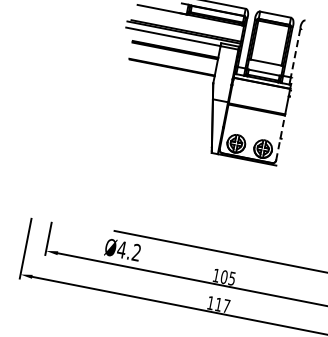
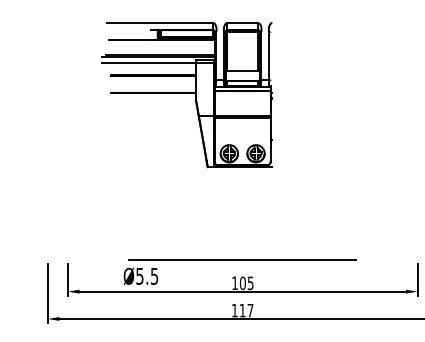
line: (295, 53) -> (269, 56), dashed -> solid
line: (280, 137) -> (270, 139), dashed -> solid
text: (128, 250) -> (146, 275), Ø4.2 -> Ø5.5

